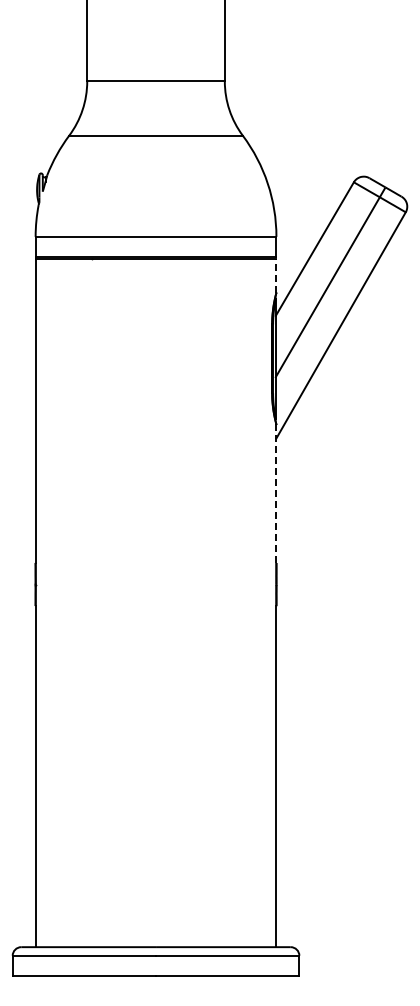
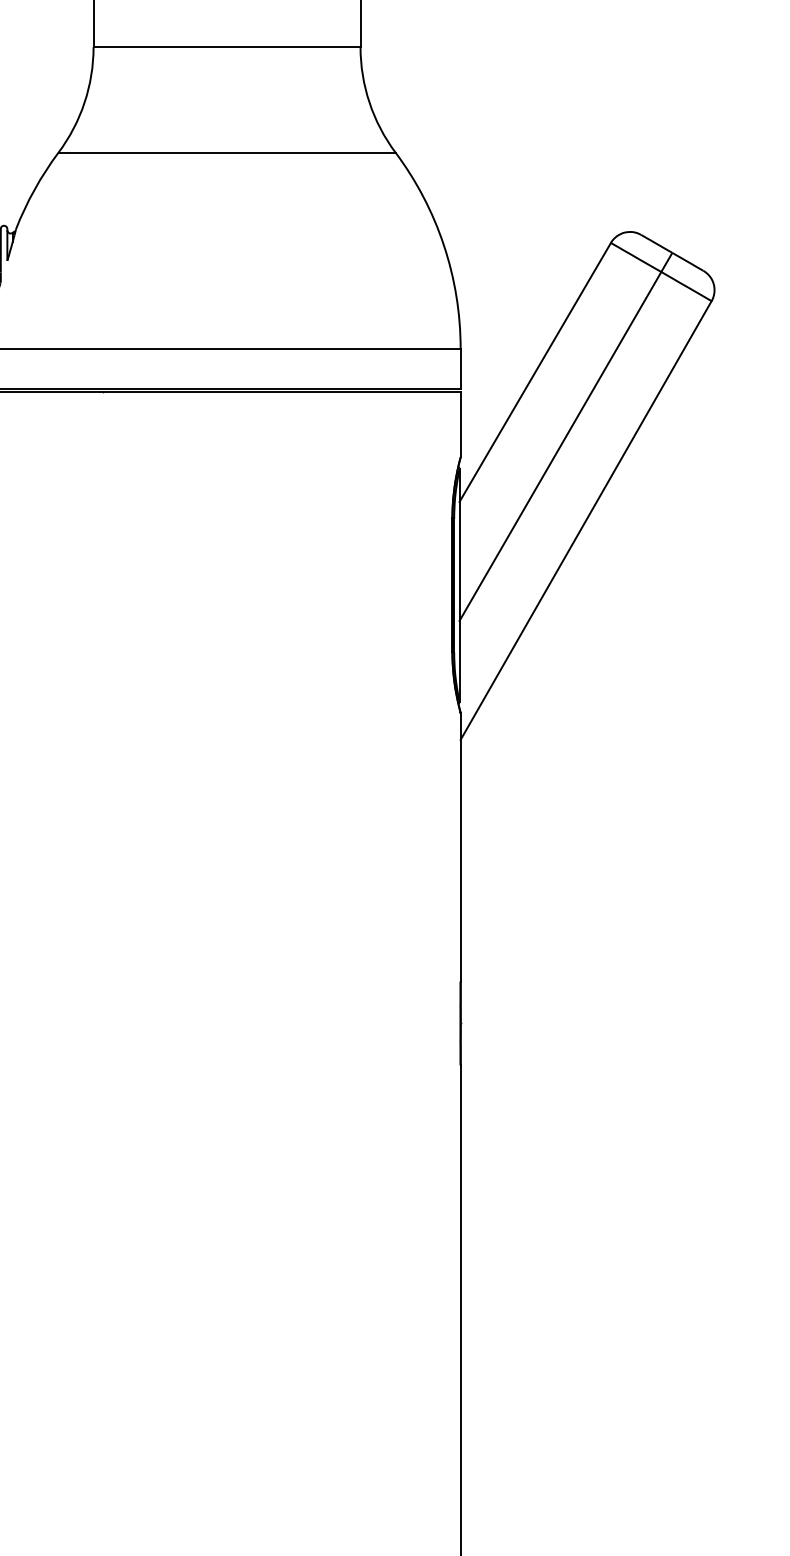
line: (276, 275) -> (460, 423), dashed -> solid
line: (276, 493) -> (460, 846), dashed -> solid

